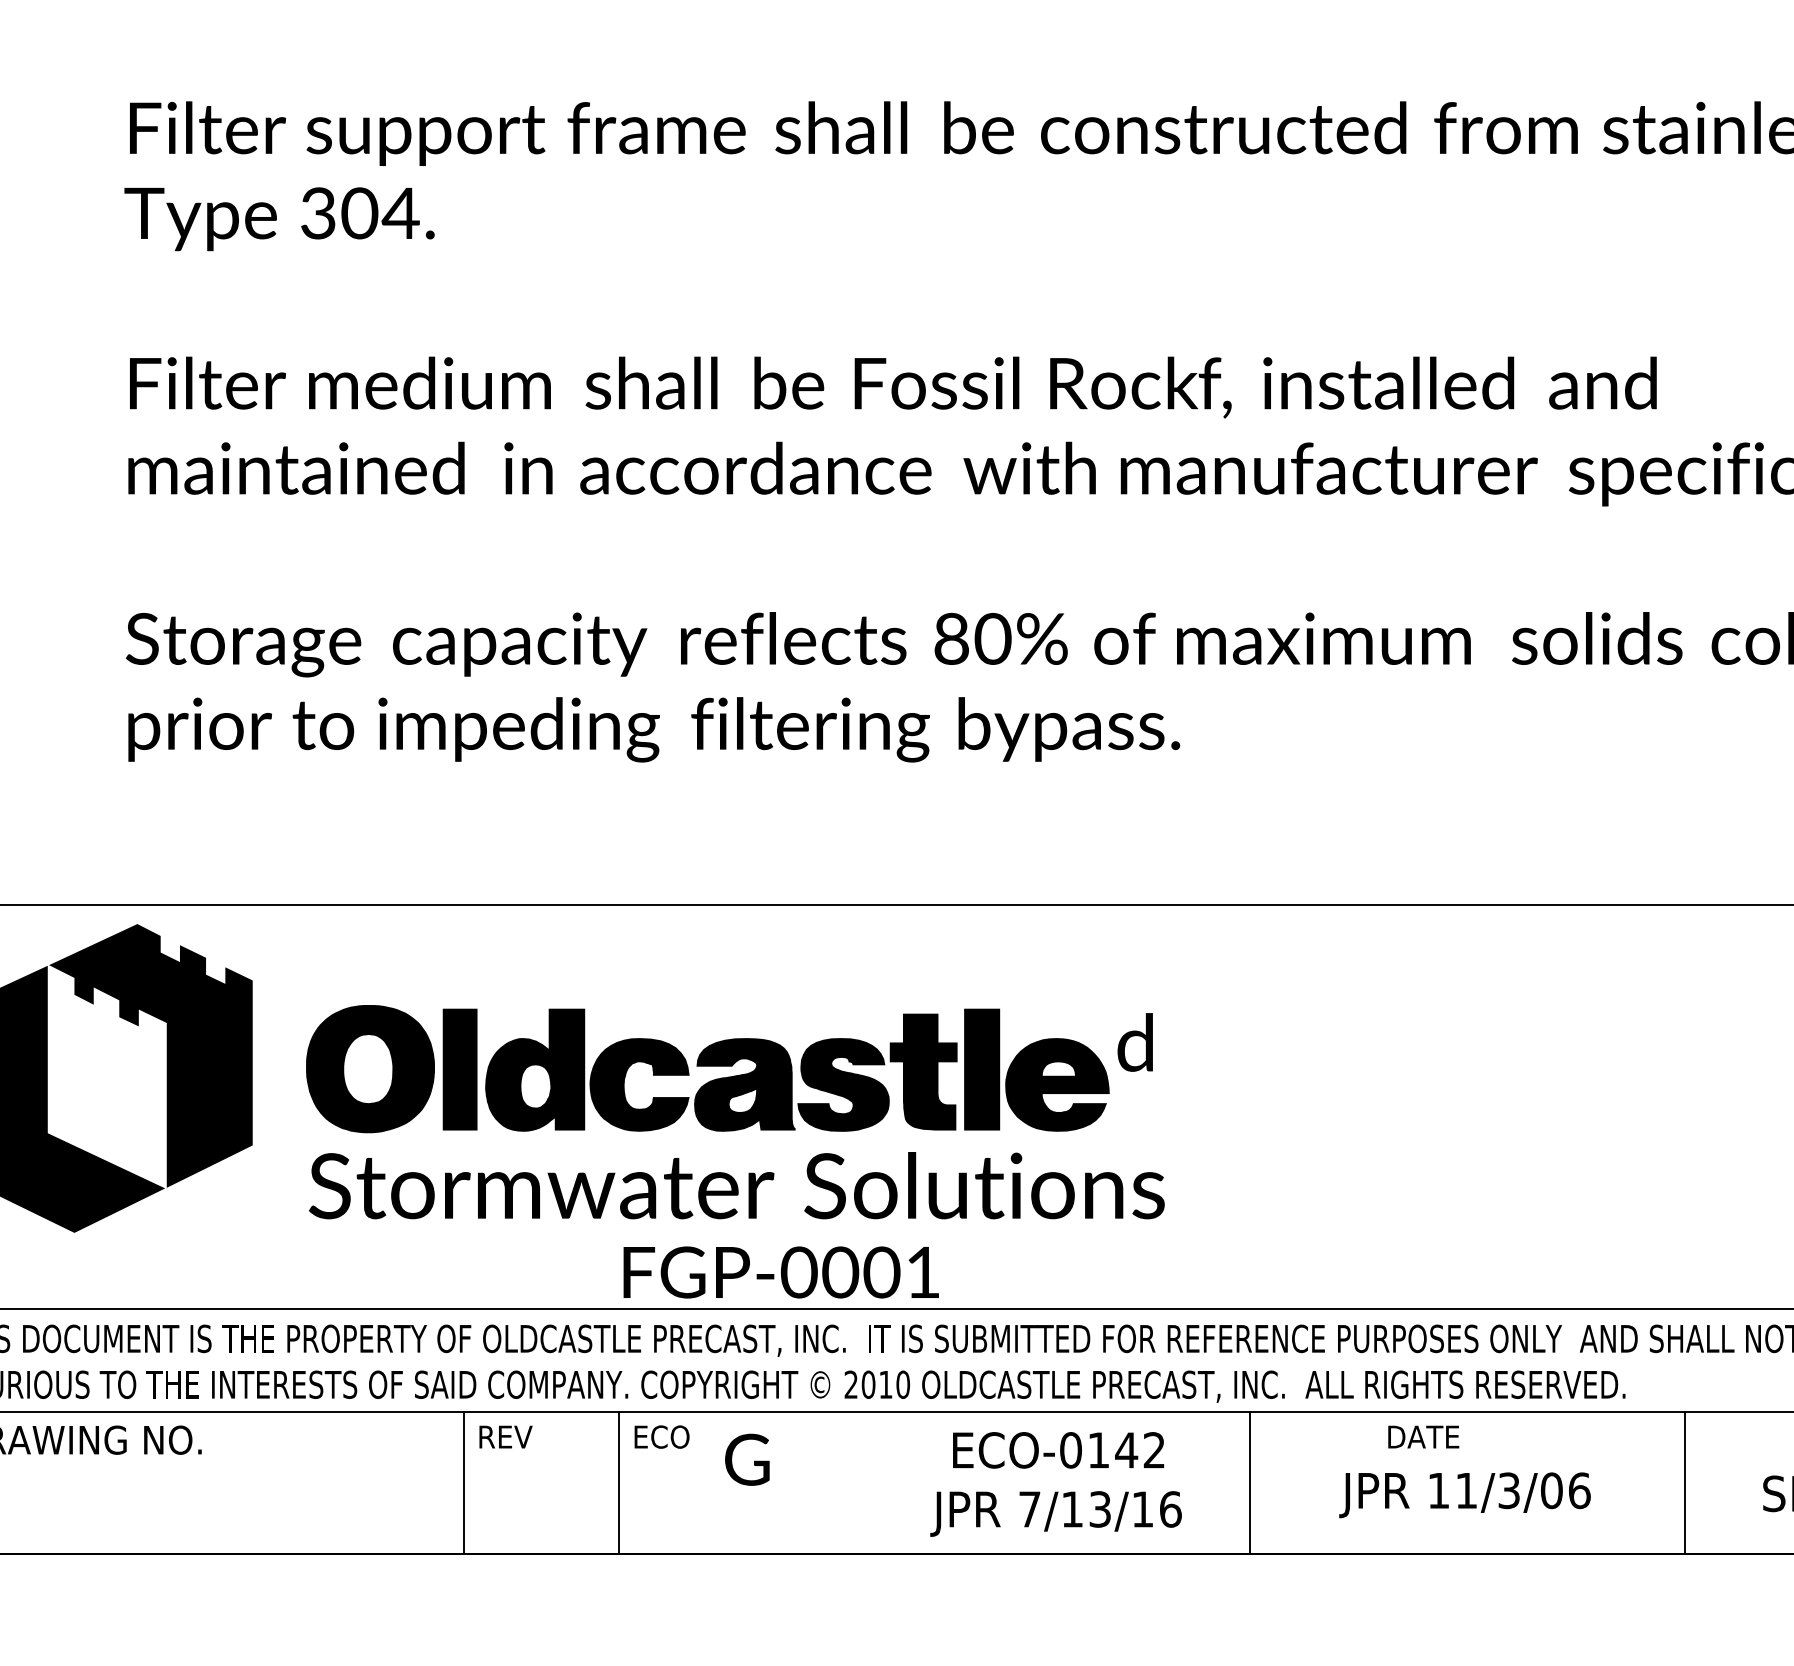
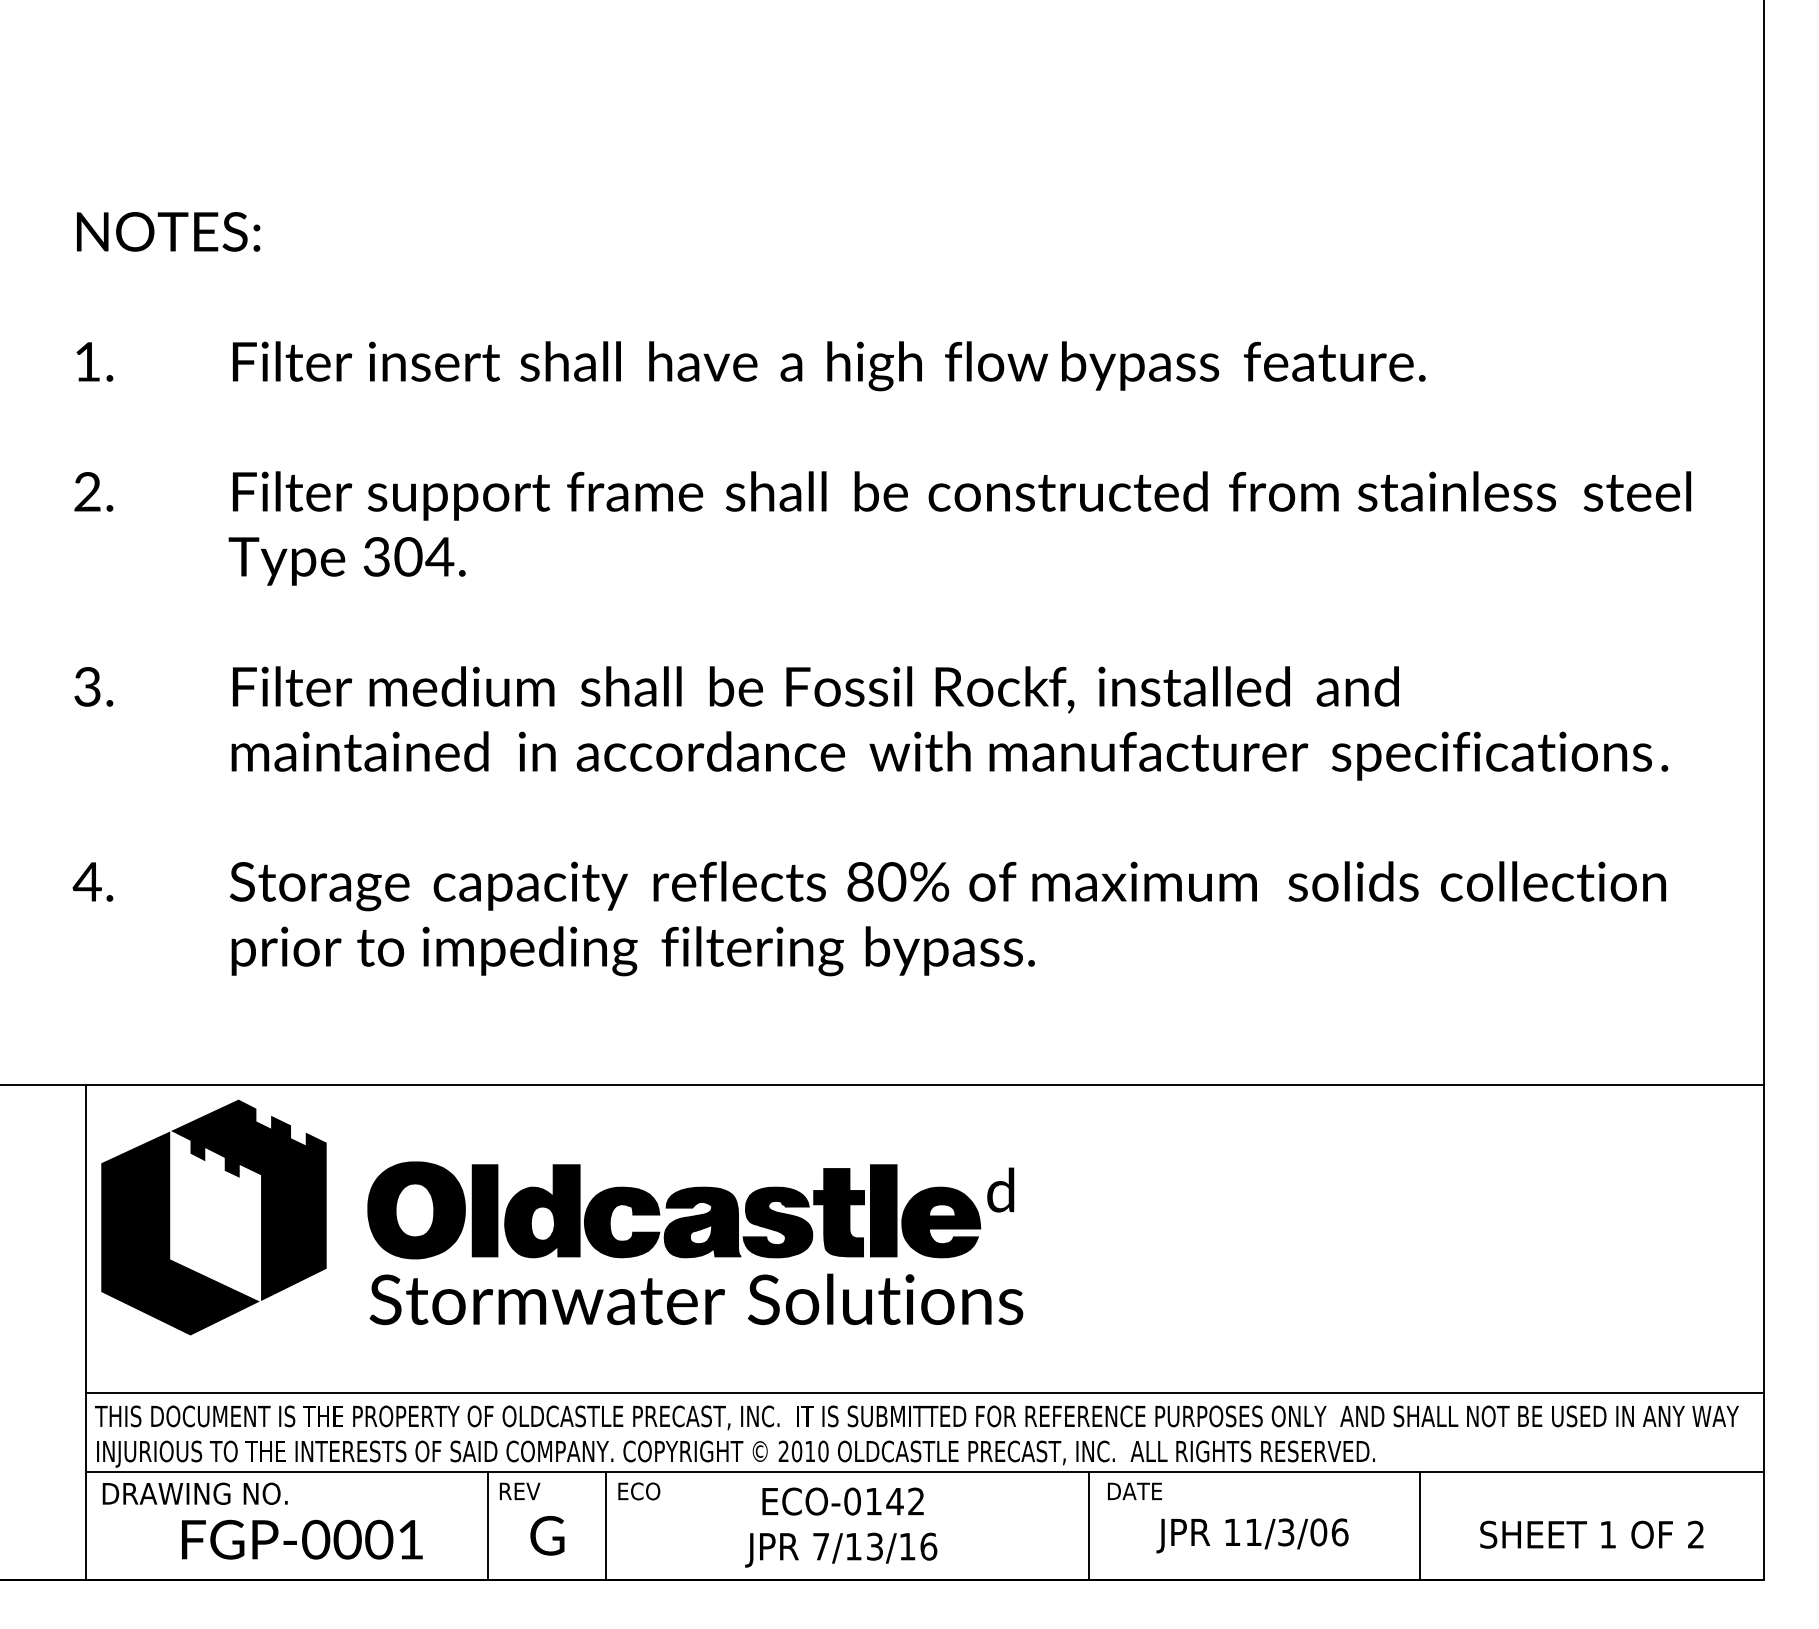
text: (781, 1272) -> (302, 1539), moved
text: (1423, 1437) -> (1134, 1491), moved
text: (747, 1459) -> (547, 1535), moved
text: (1056, 1484) -> (841, 1527), moved

